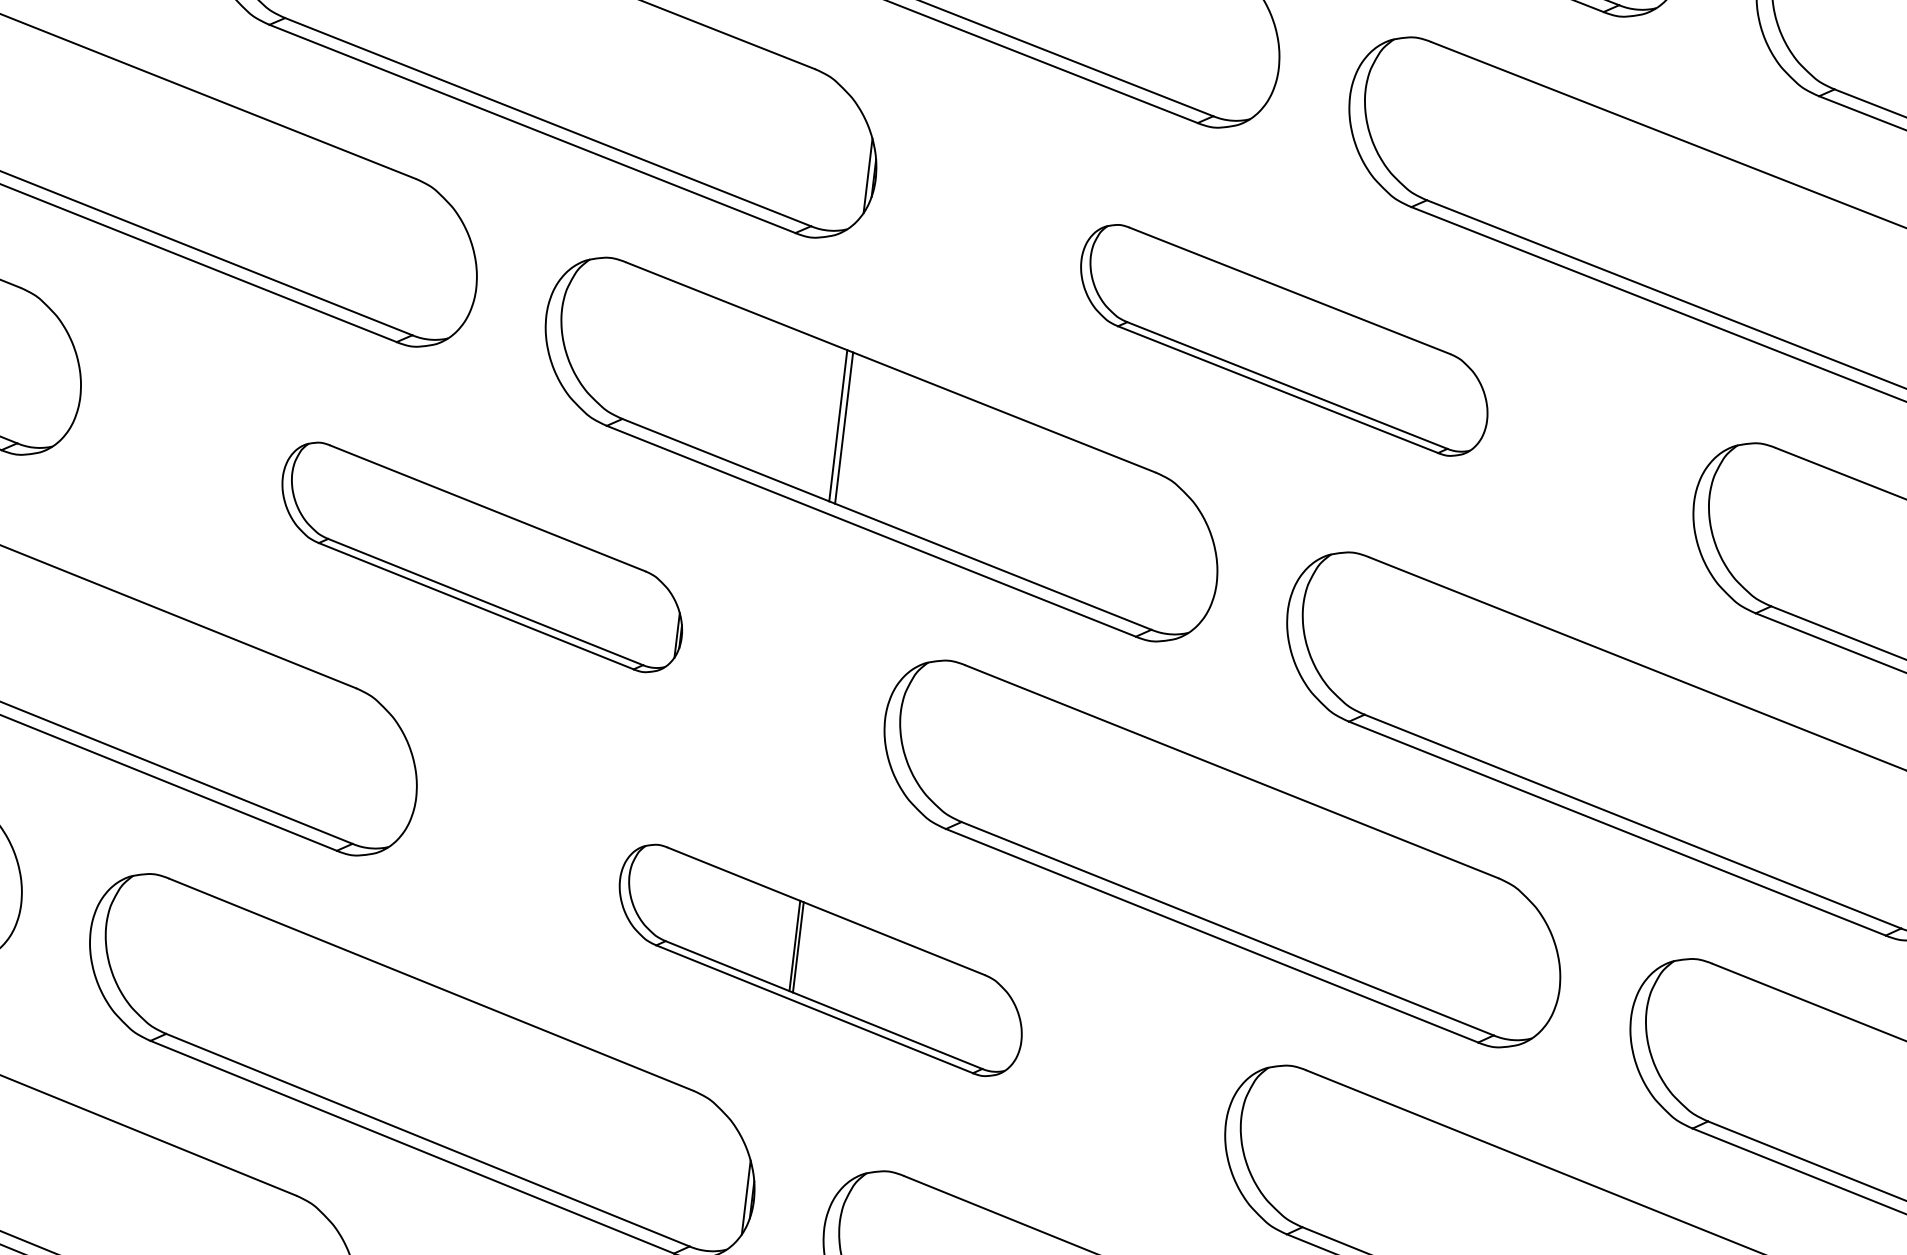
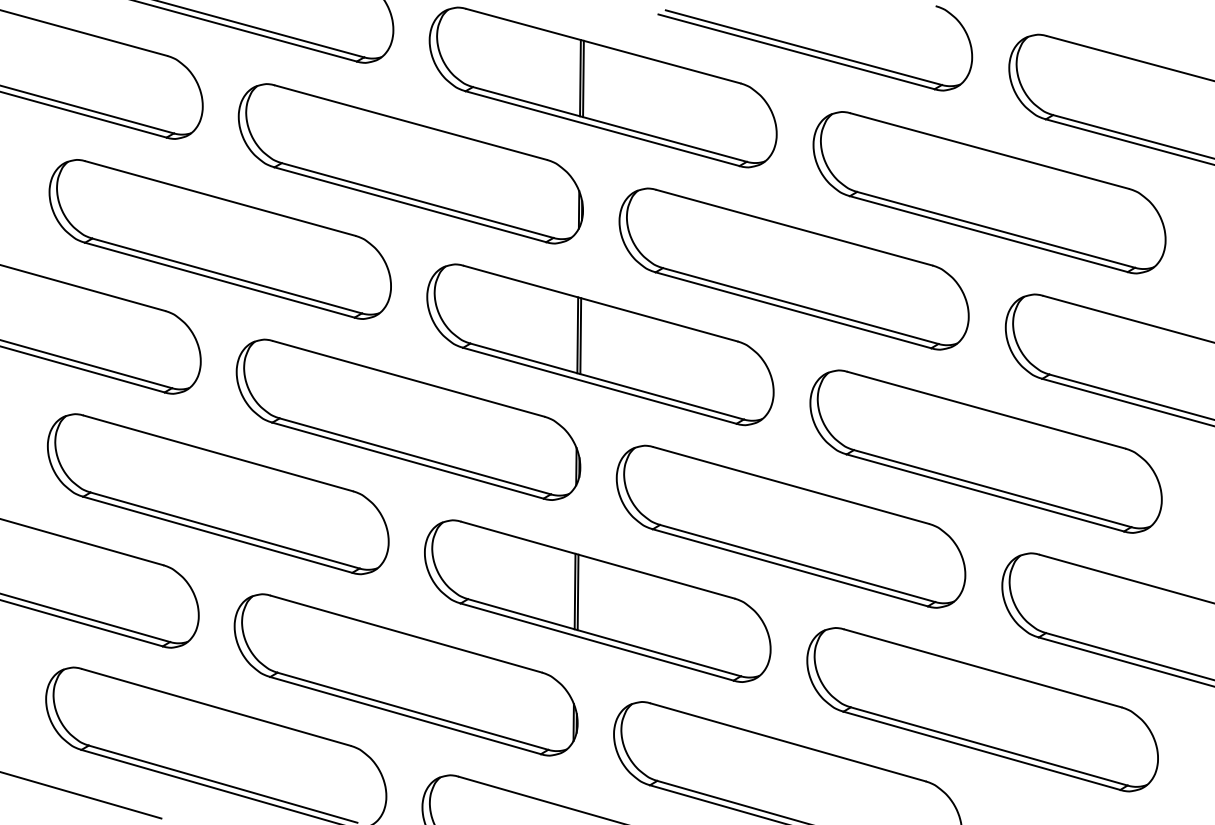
part: (1283, 339) -> (793, 268), size x1.67
part: (482, 557) -> (408, 419), size x1.67
part: (820, 959) -> (597, 600), size x1.67

